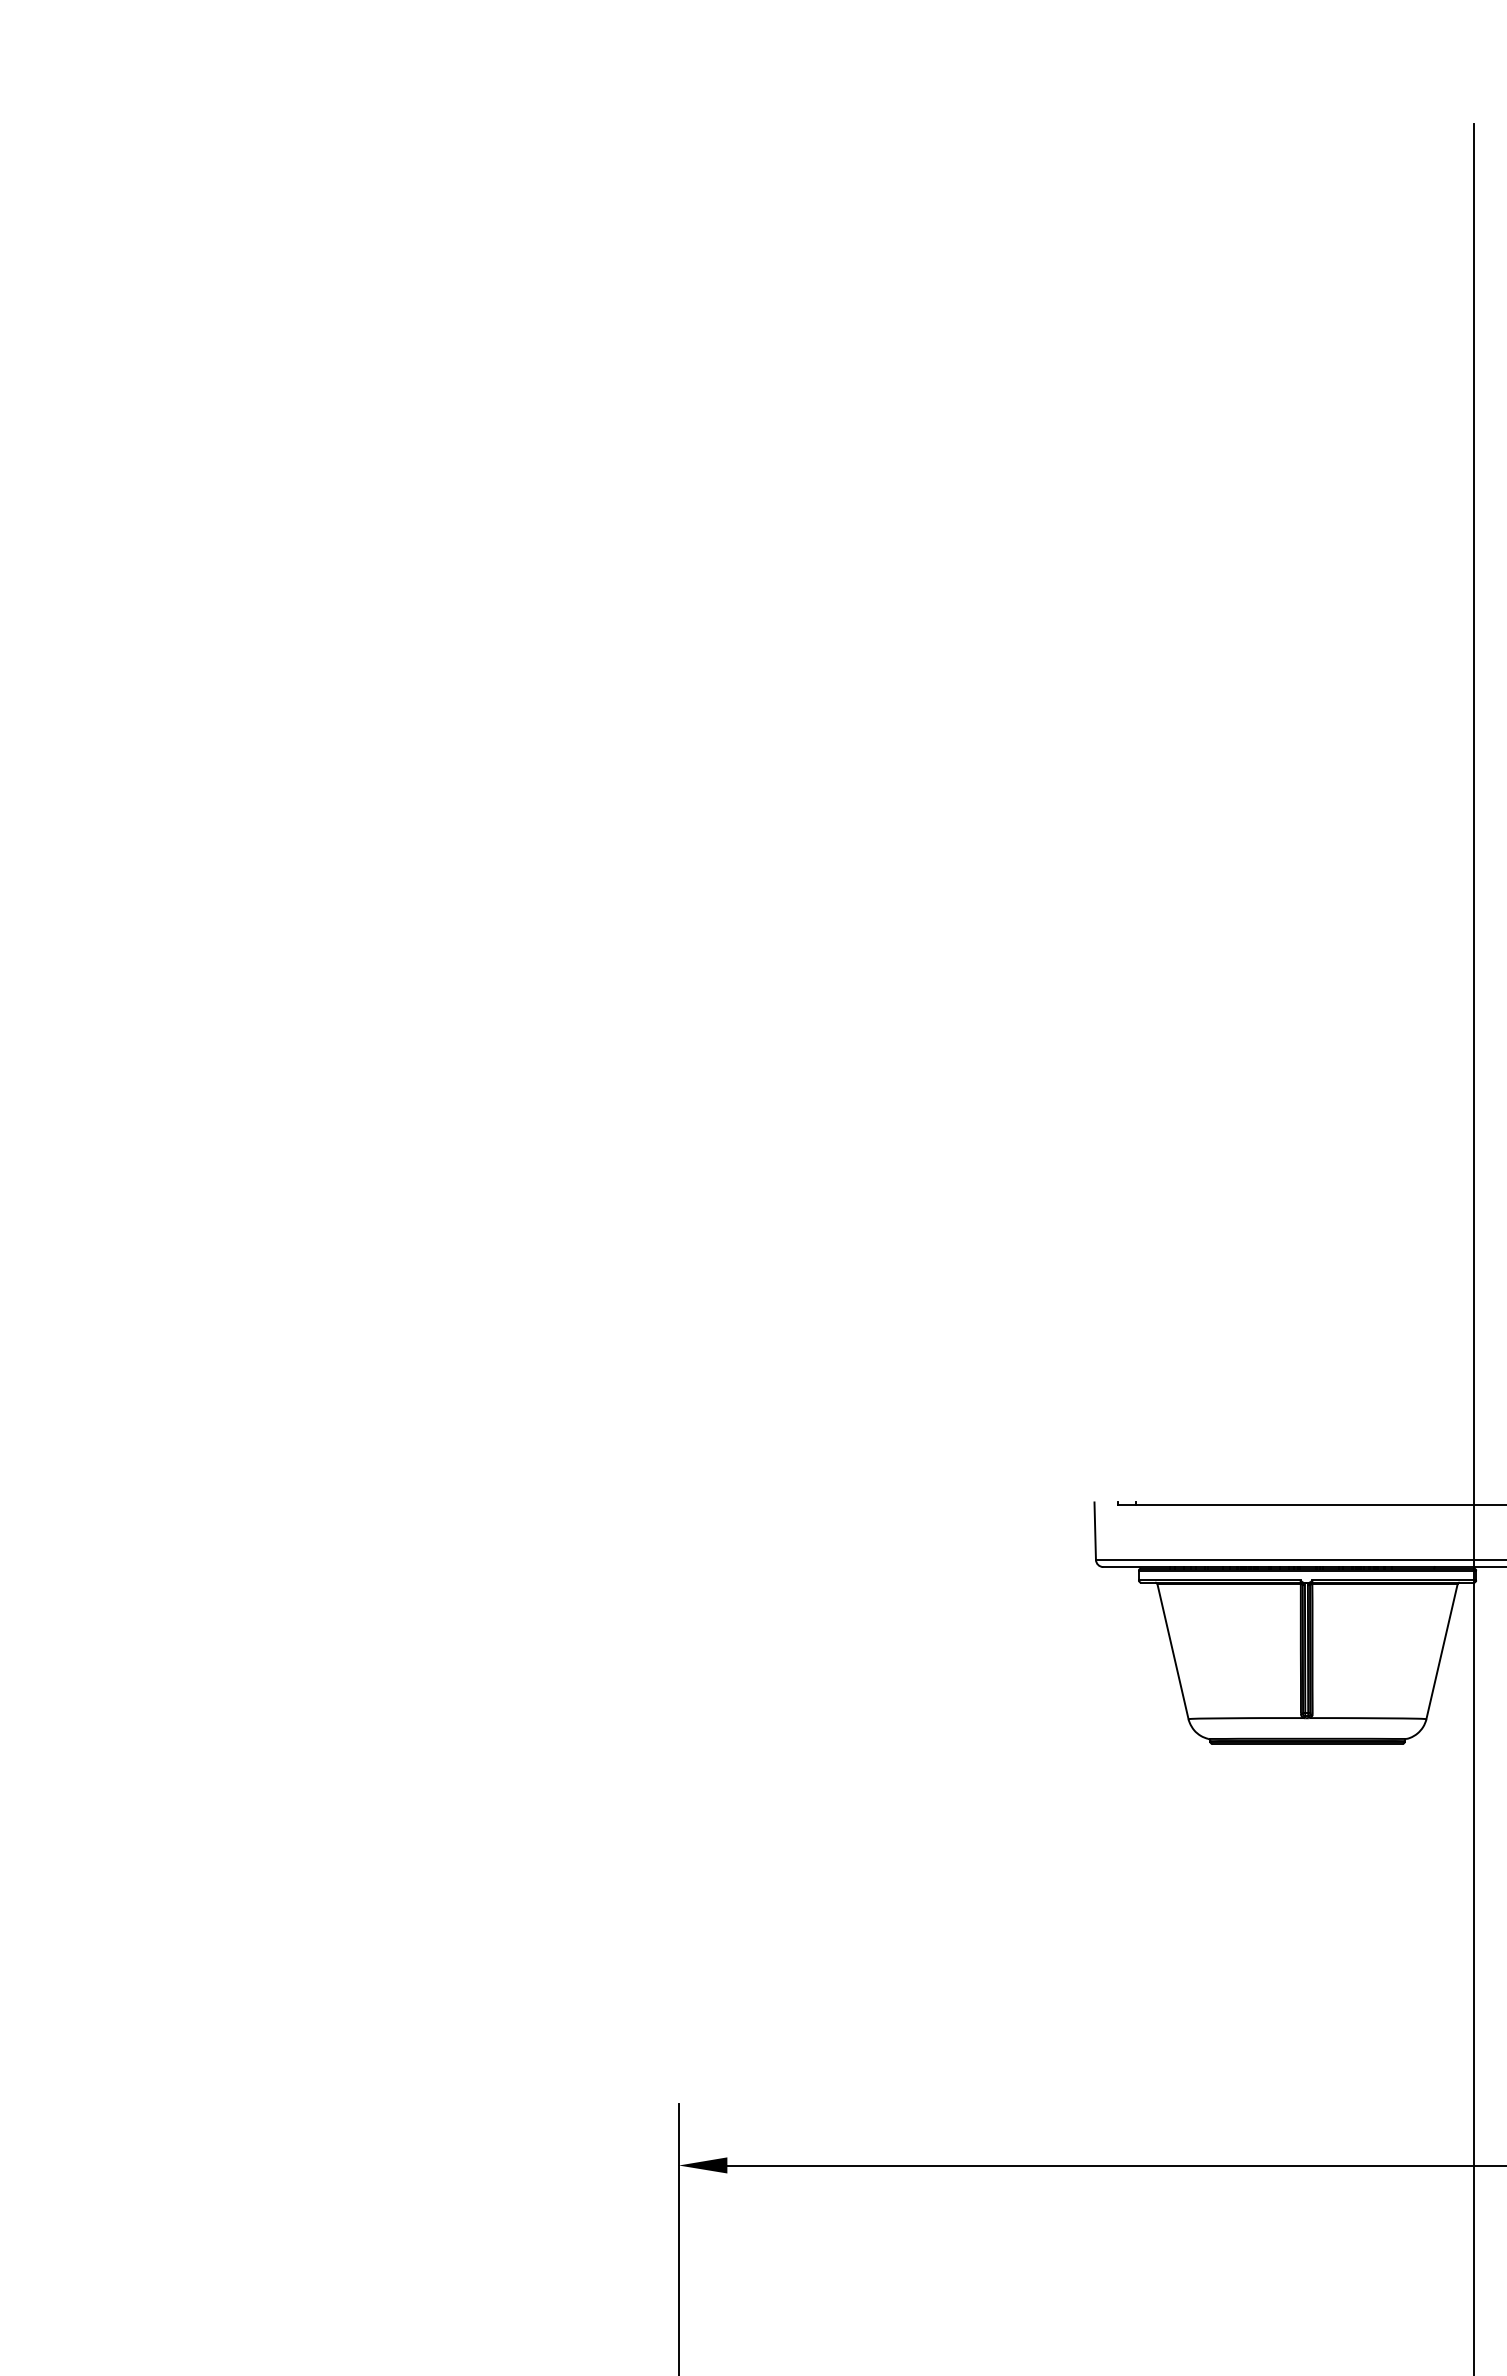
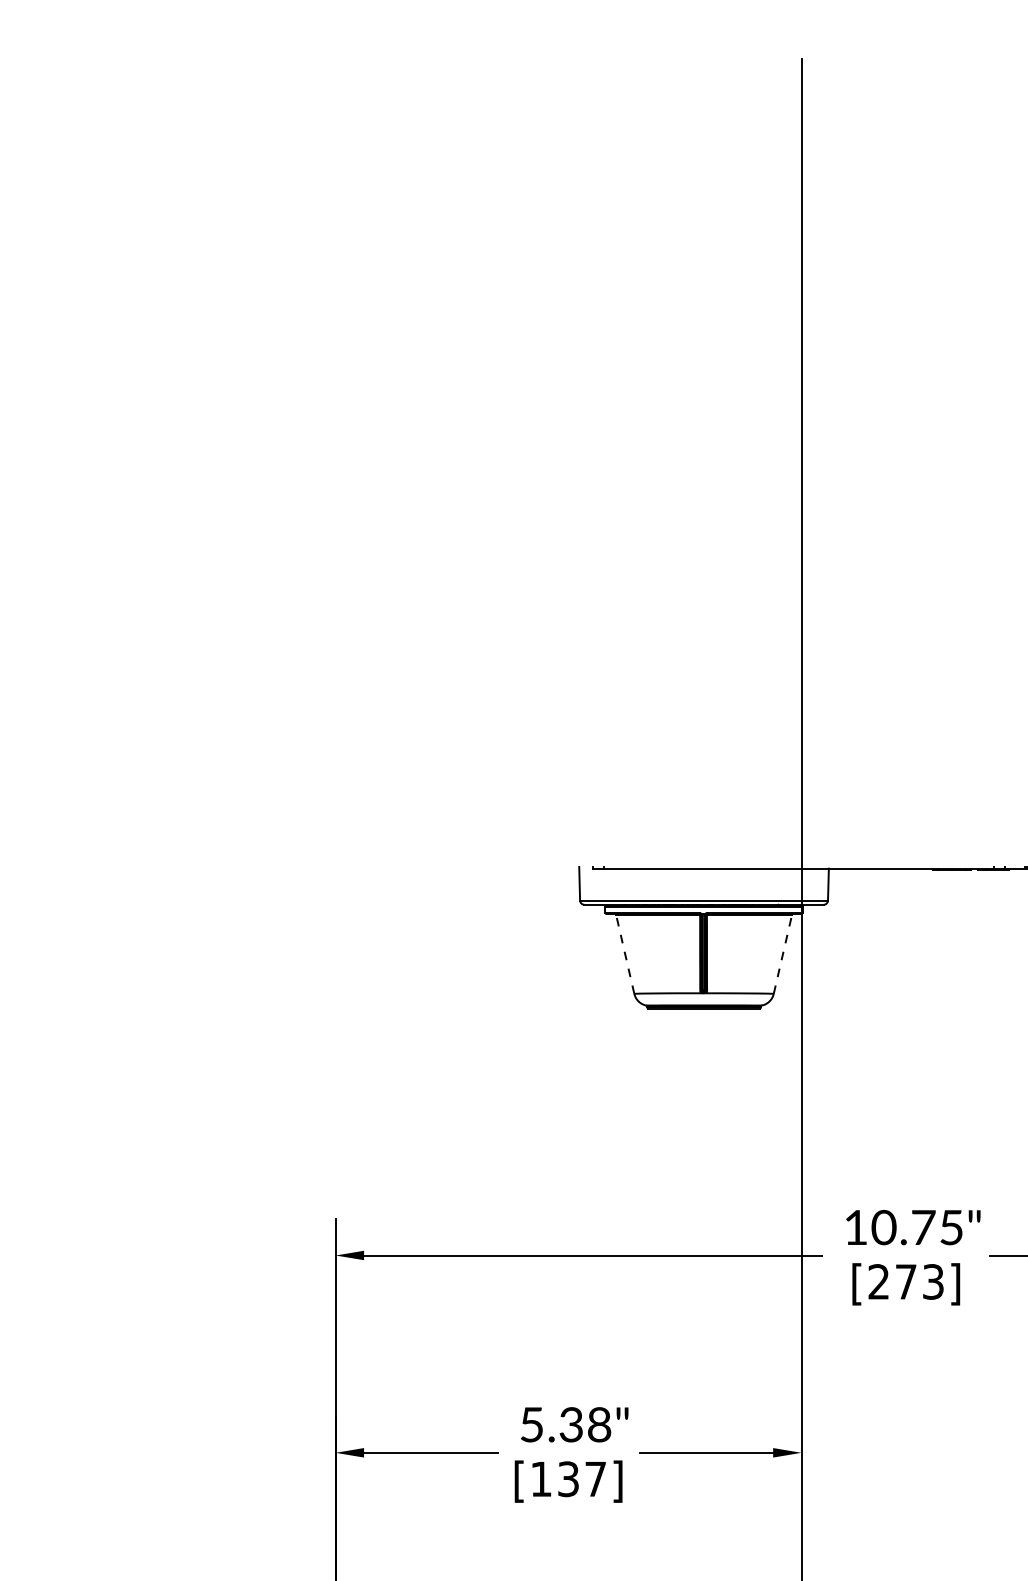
line: (1173, 1651) -> (625, 954), solid -> dashed
line: (1441, 1651) -> (782, 954), solid -> dashed

